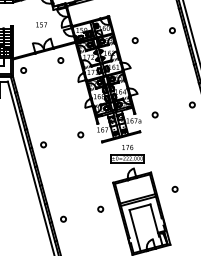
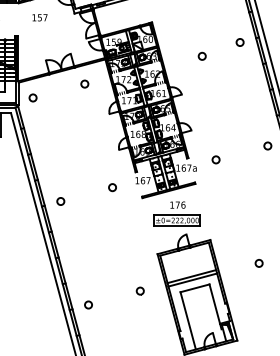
text: (41, 24) -> (39, 17), moved
circle: (134, 40) -> (201, 56), moved
circle: (174, 188) -> (258, 262), moved

